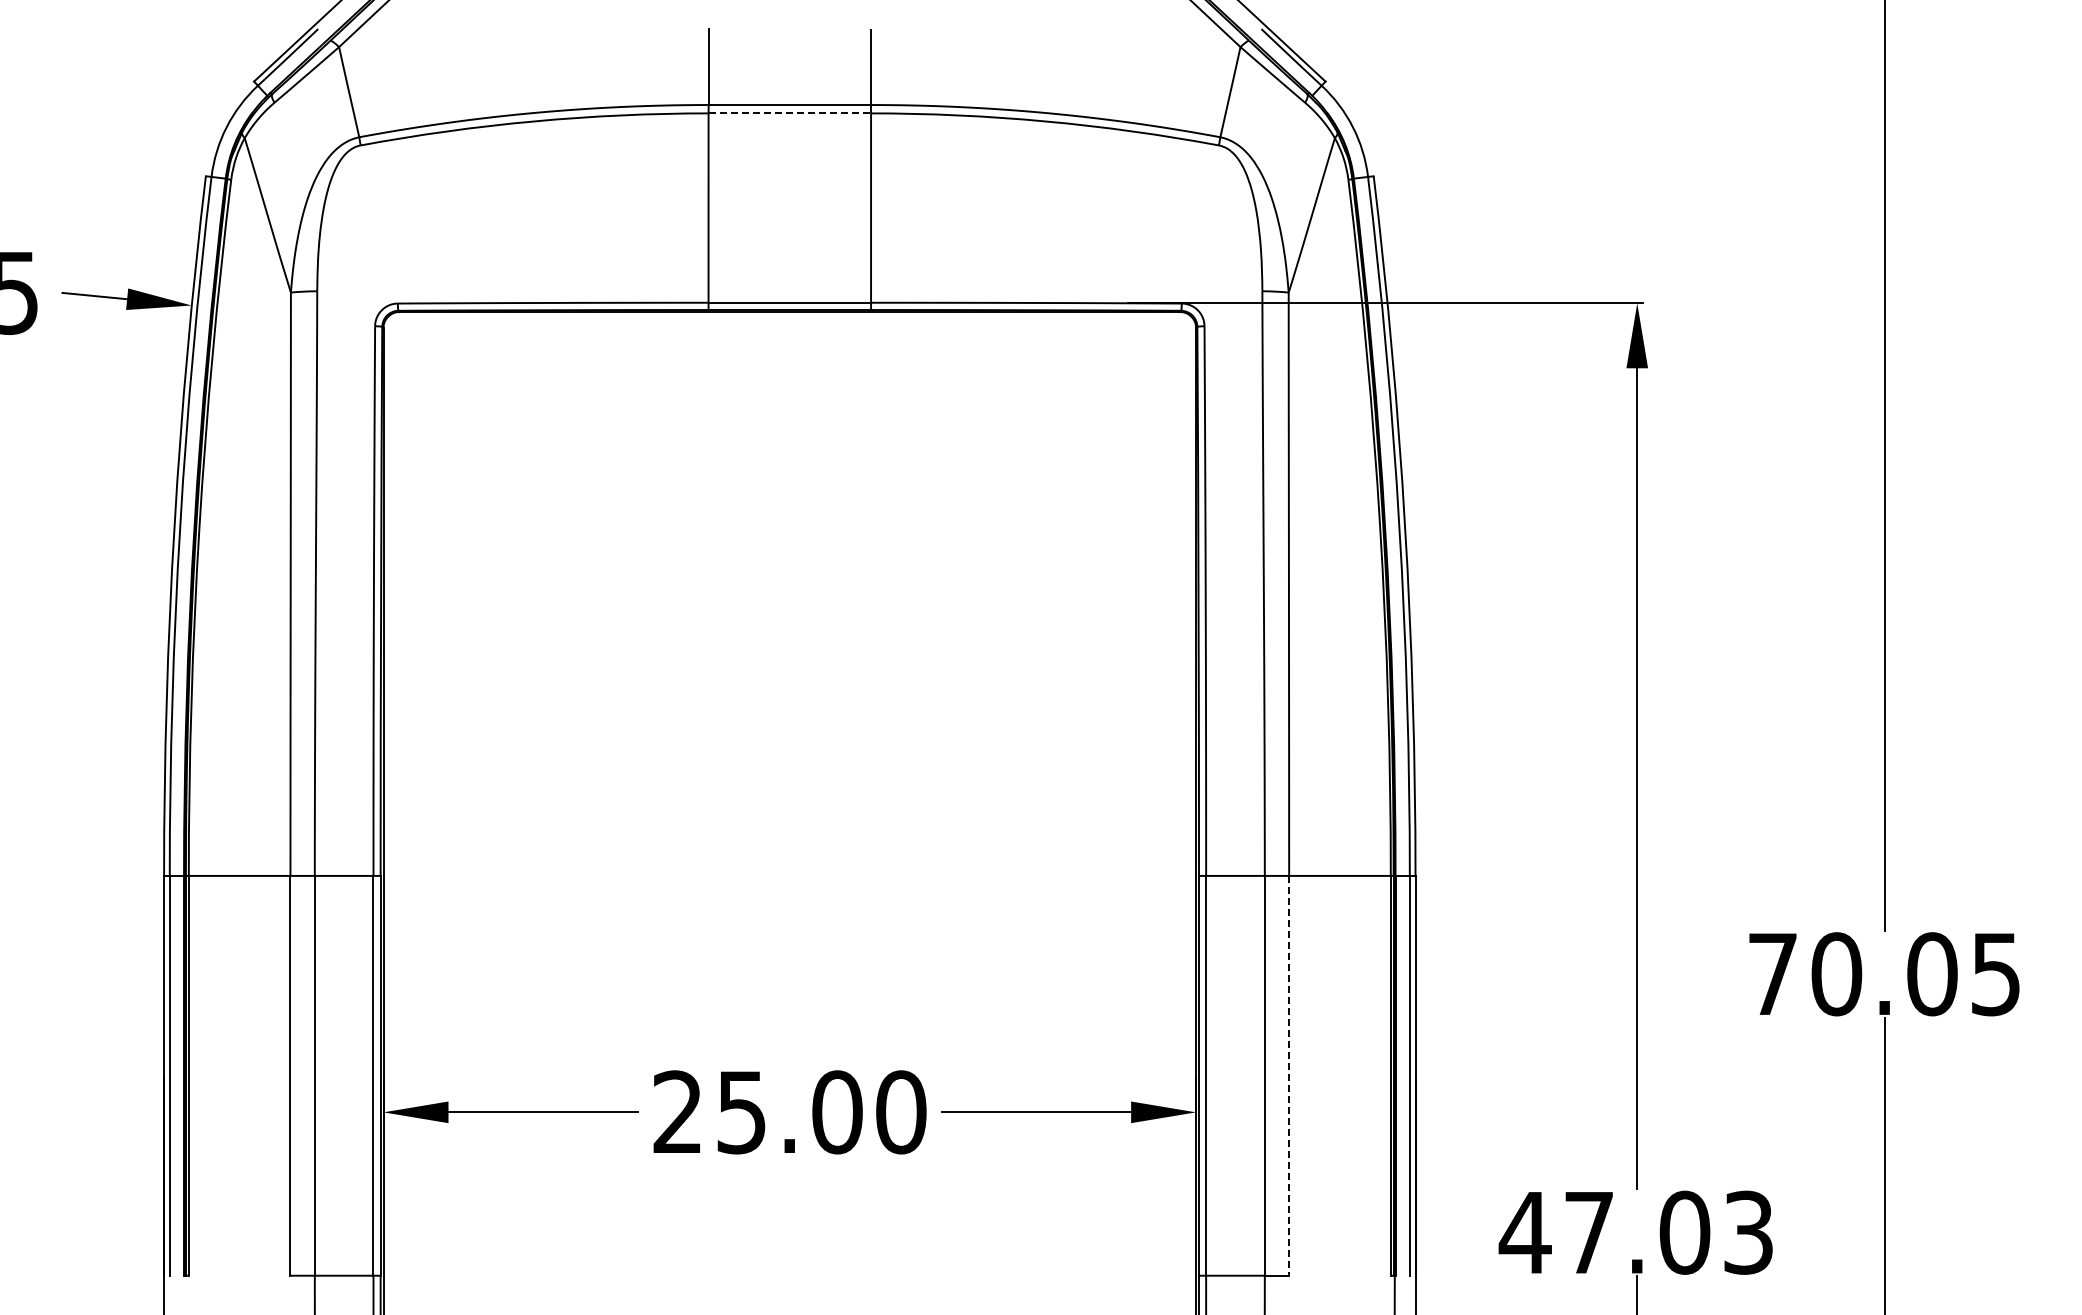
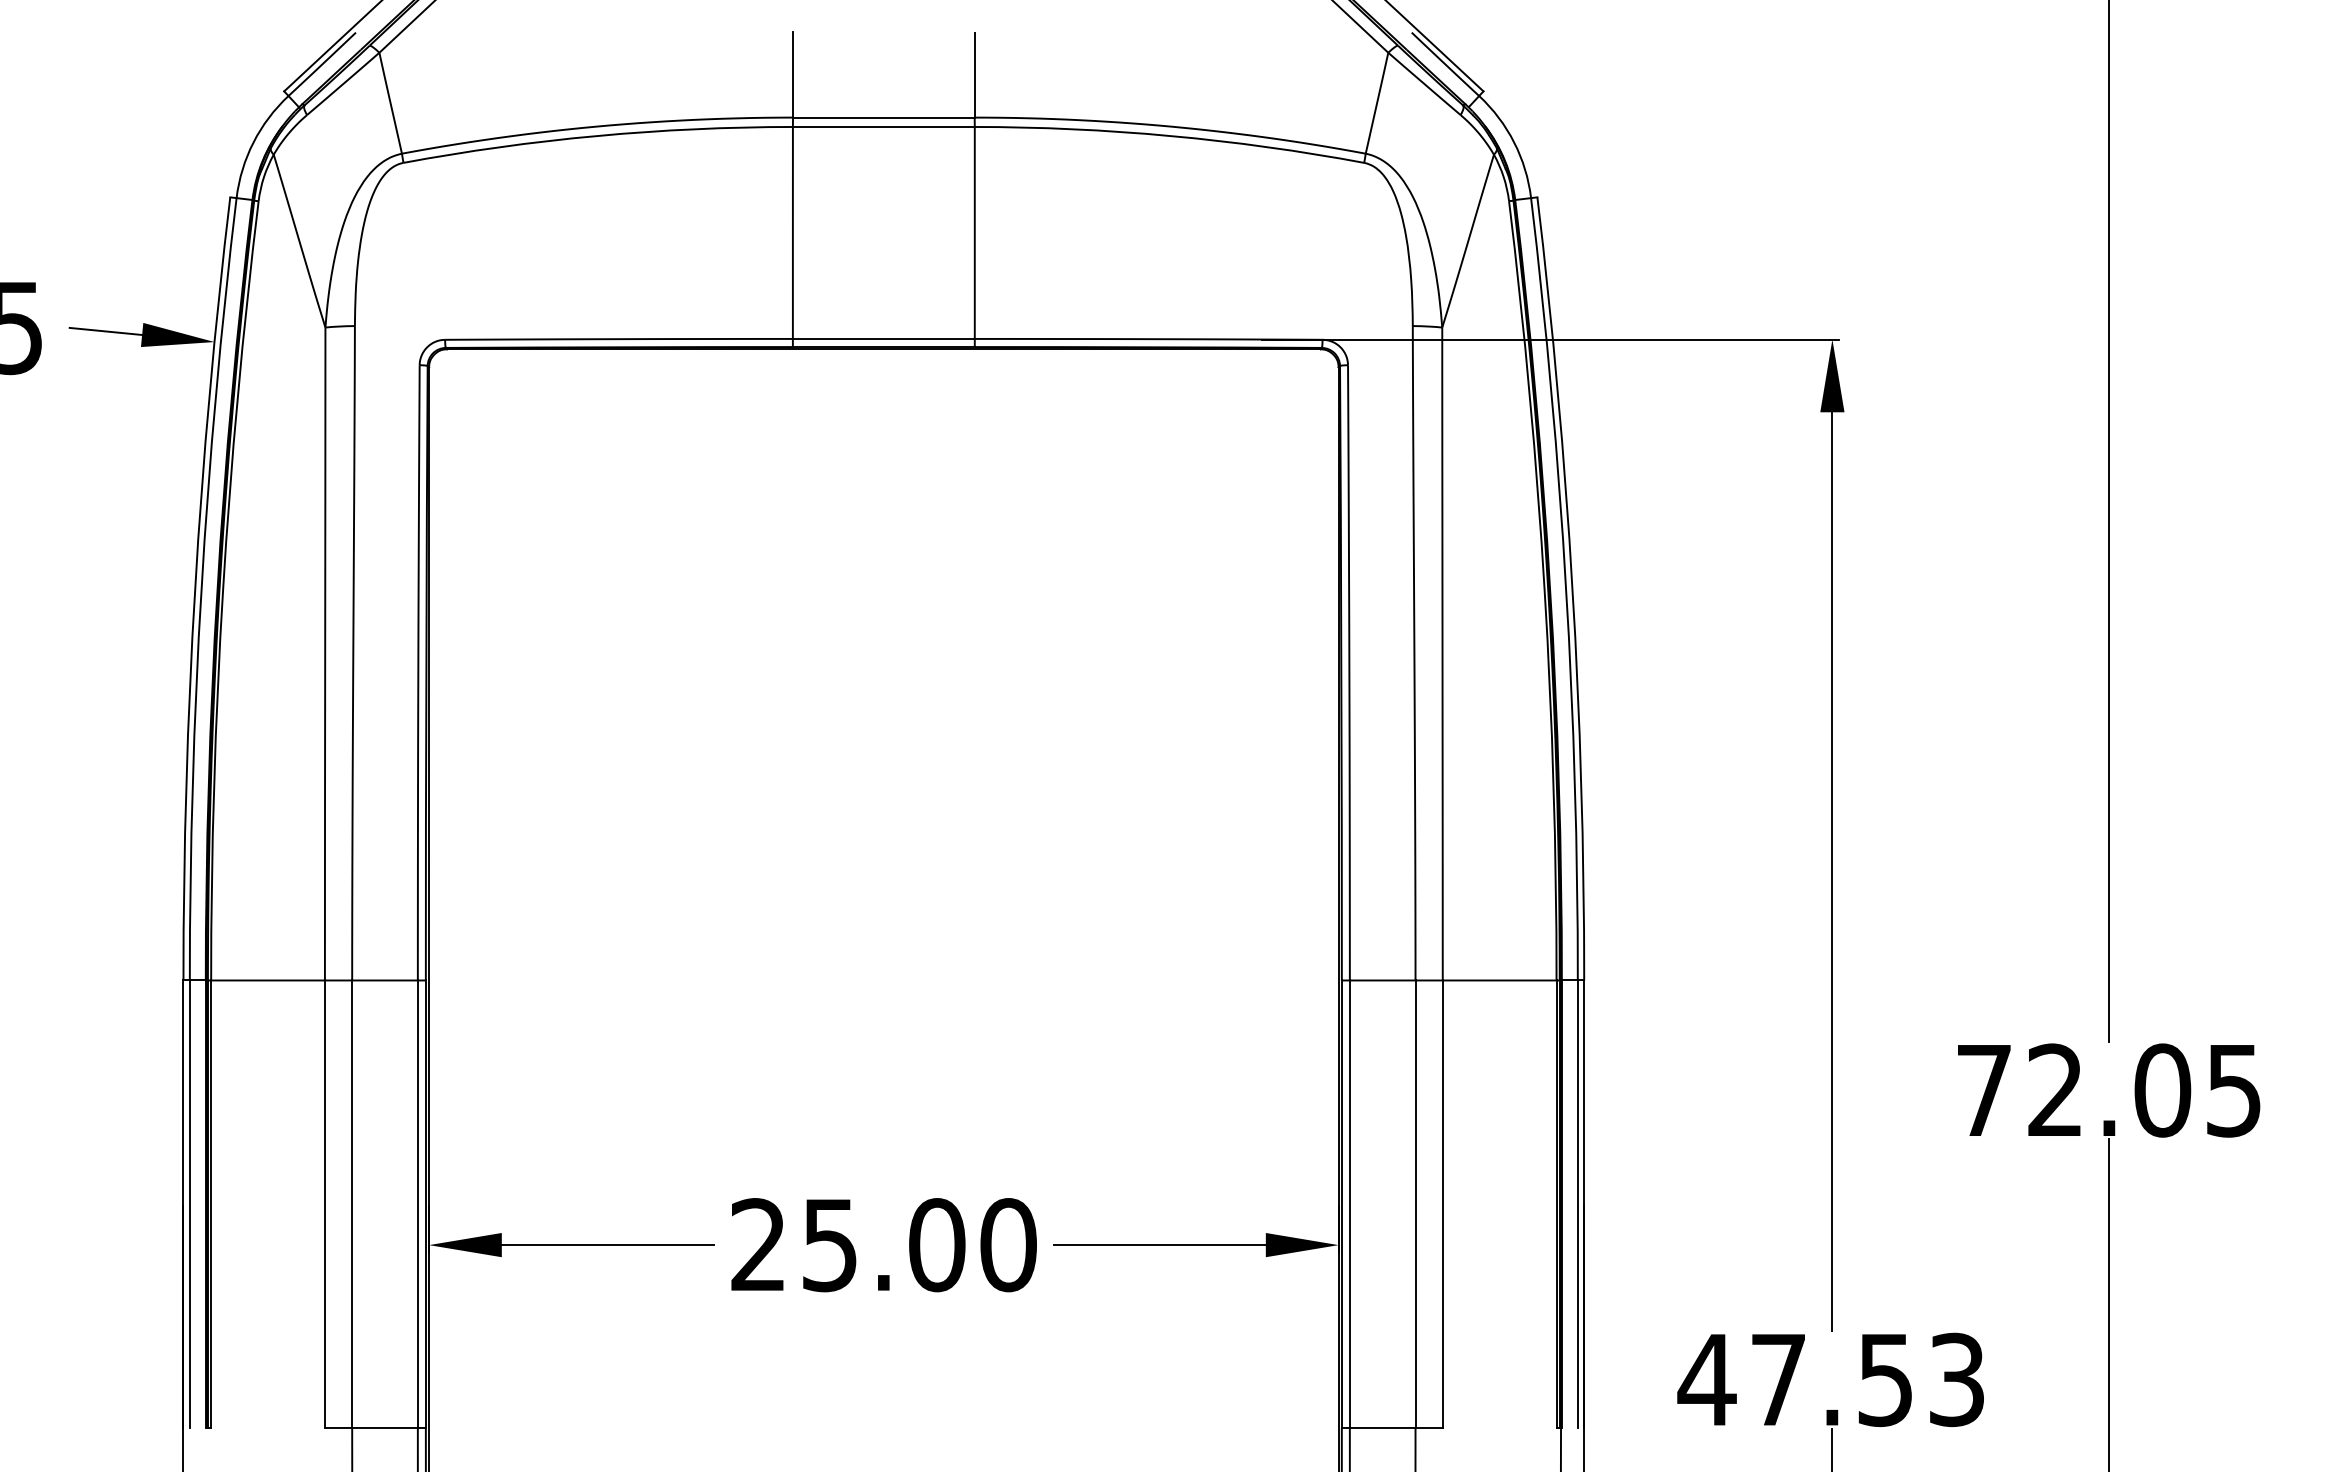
line: (790, 113) -> (884, 127), dashed -> solid
text: (1836, 974) -> (2055, 1090), 70.05 -> 72.05
line: (1289, 1075) -> (1443, 1203), dashed -> solid
text: (1684, 1232) -> (1885, 1379), 47.03 -> 47.53

